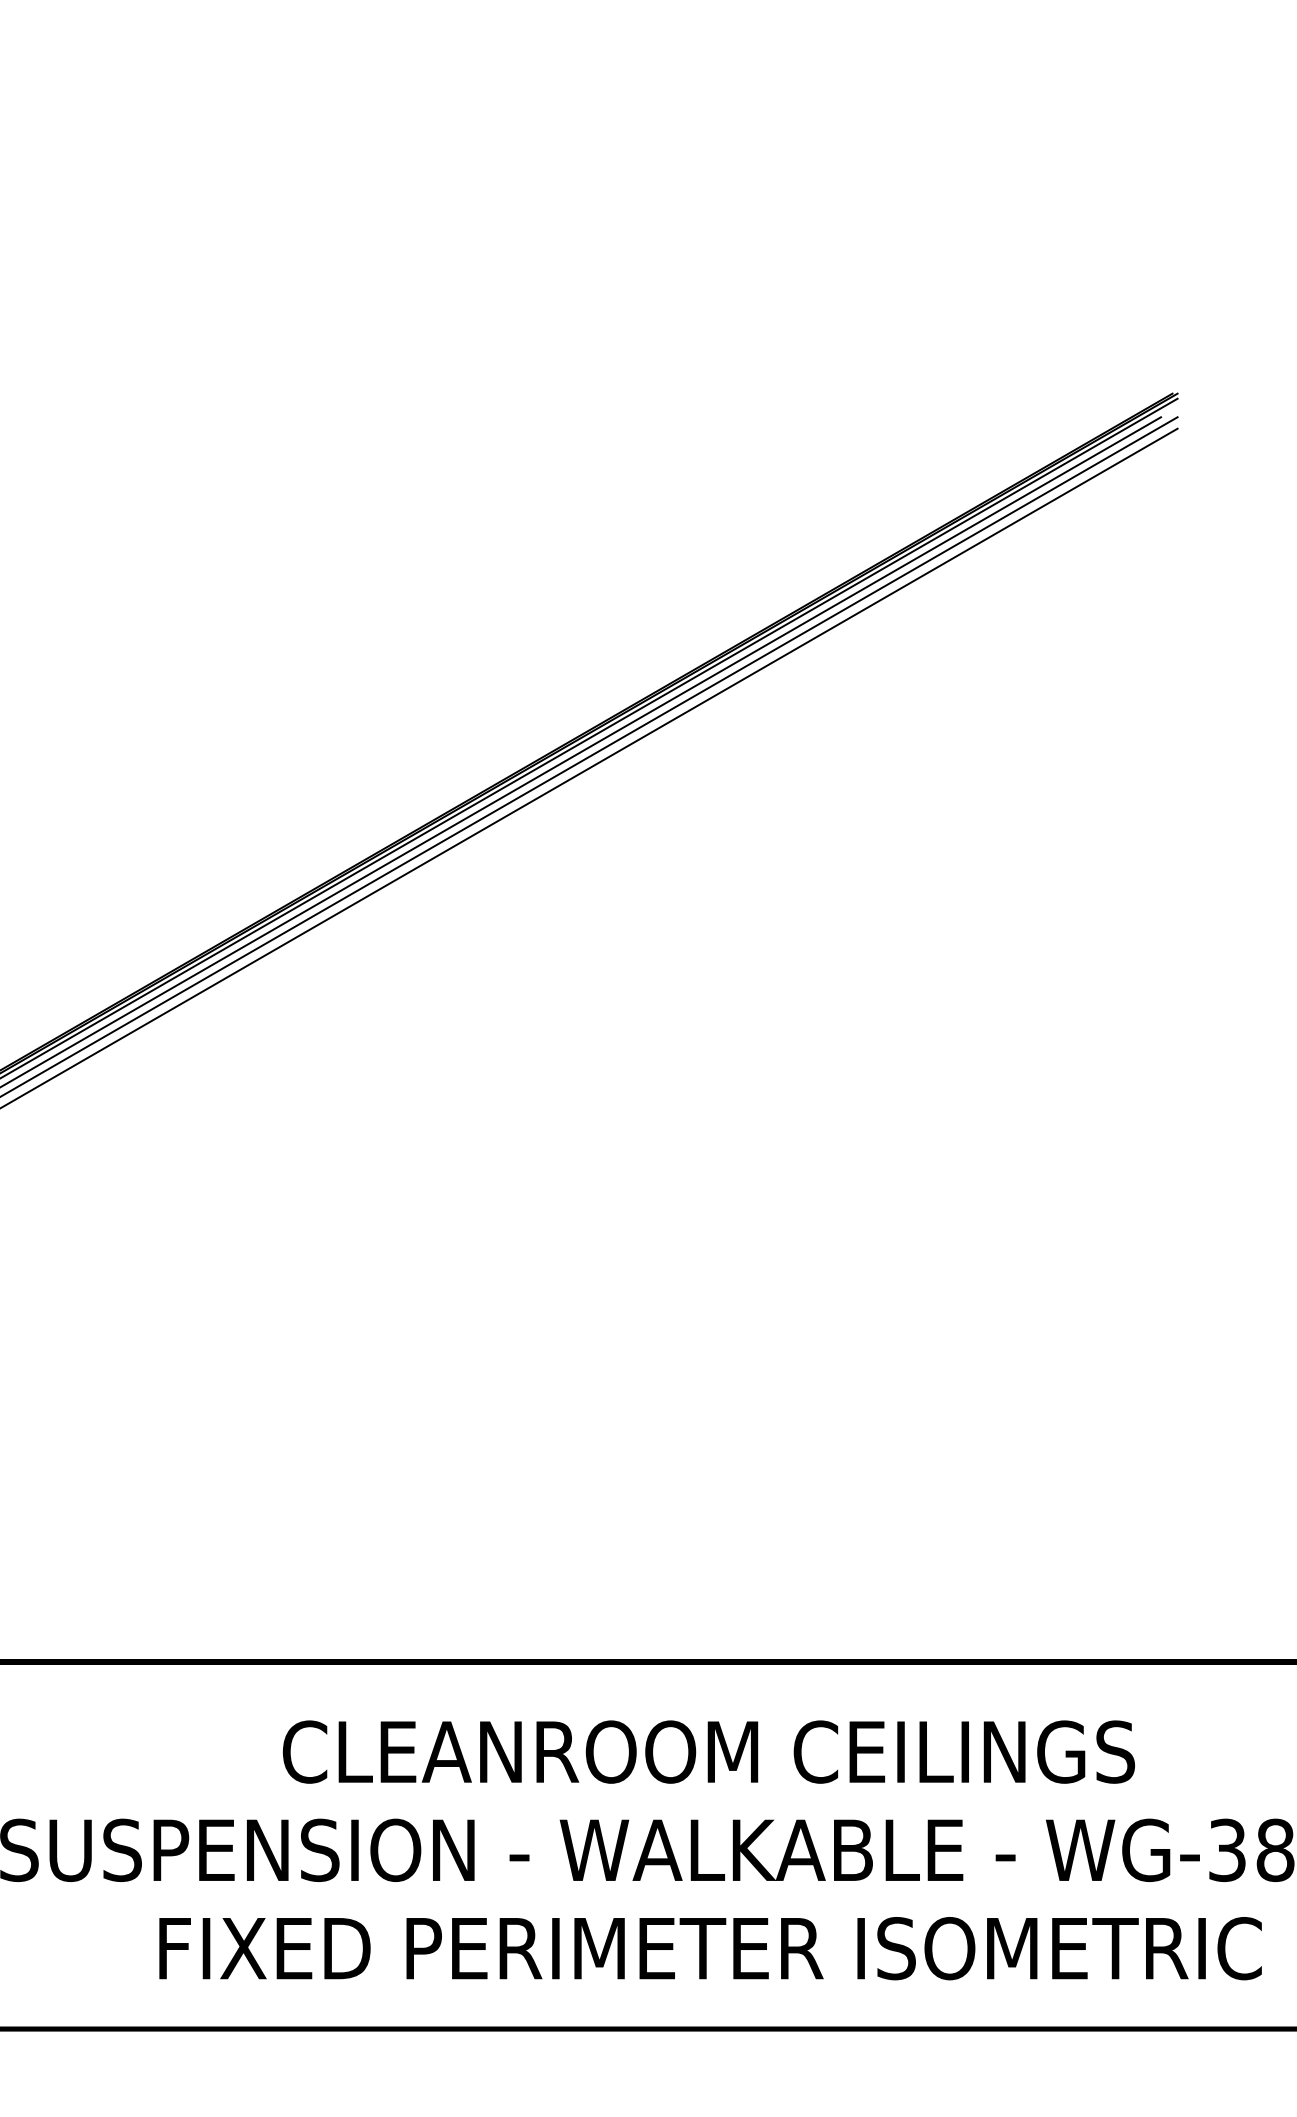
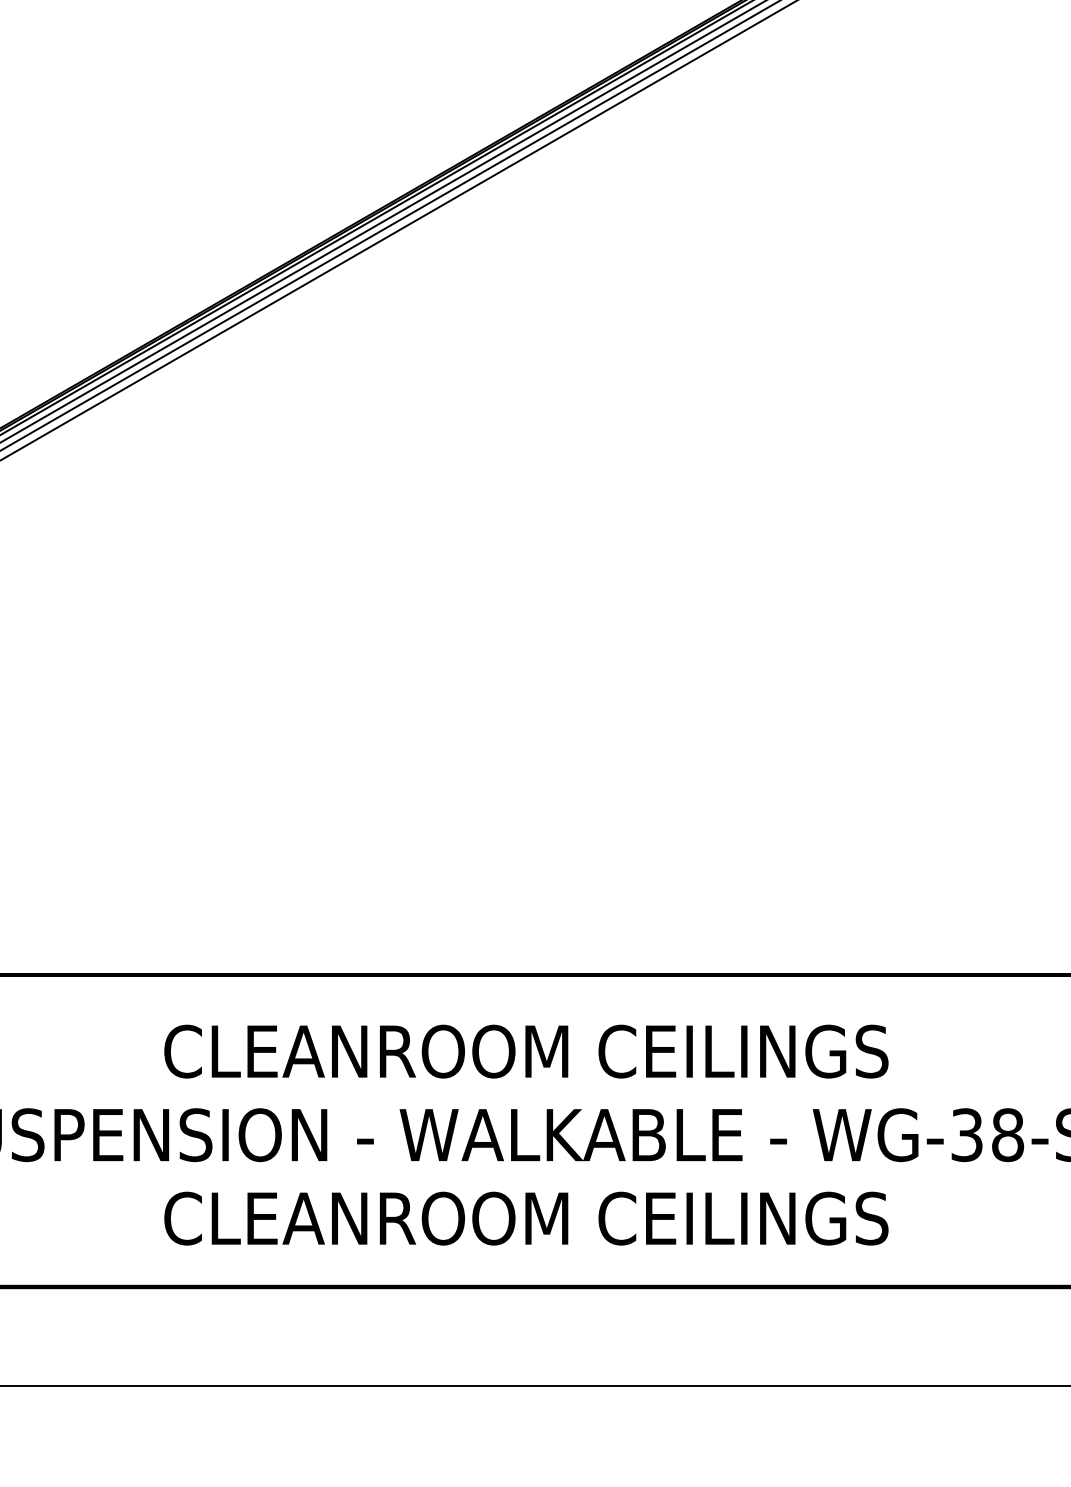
text: (710, 1948) -> (527, 1218), FIXED PERIMETER ISOMETRIC -> CLEANROOM CEILINGS

